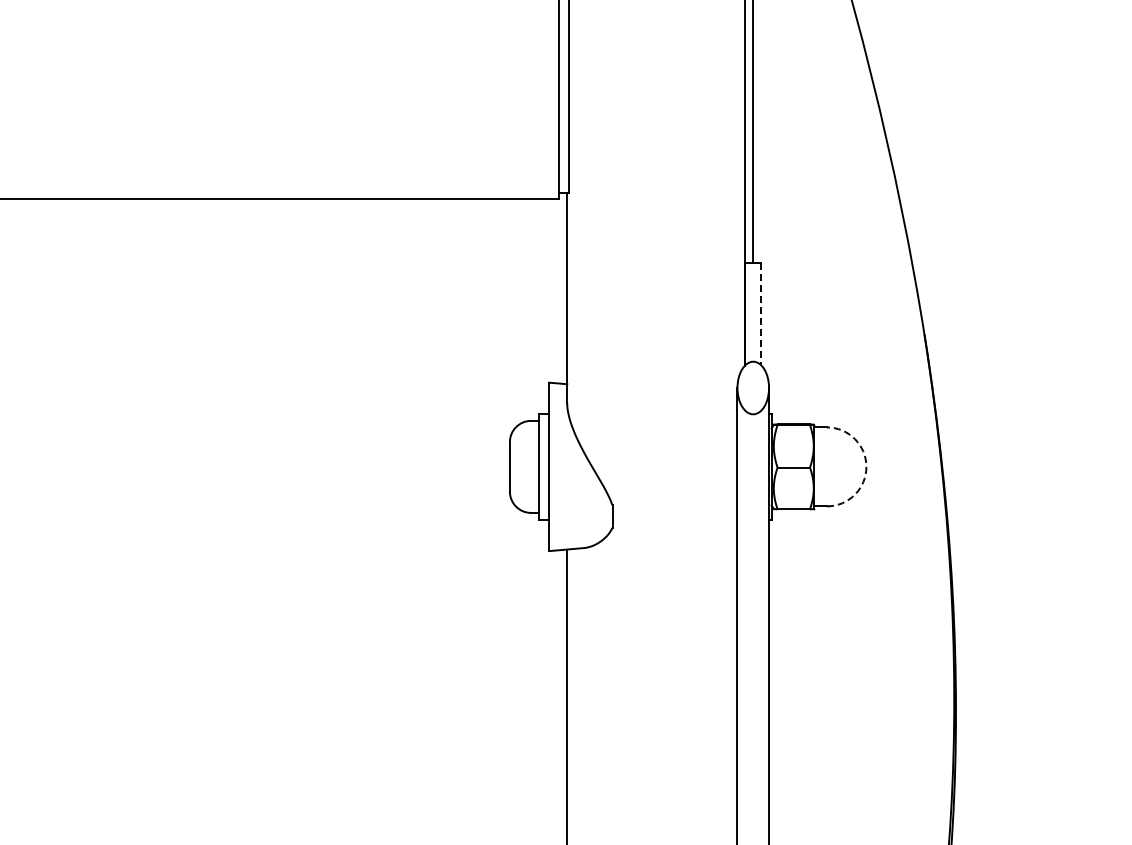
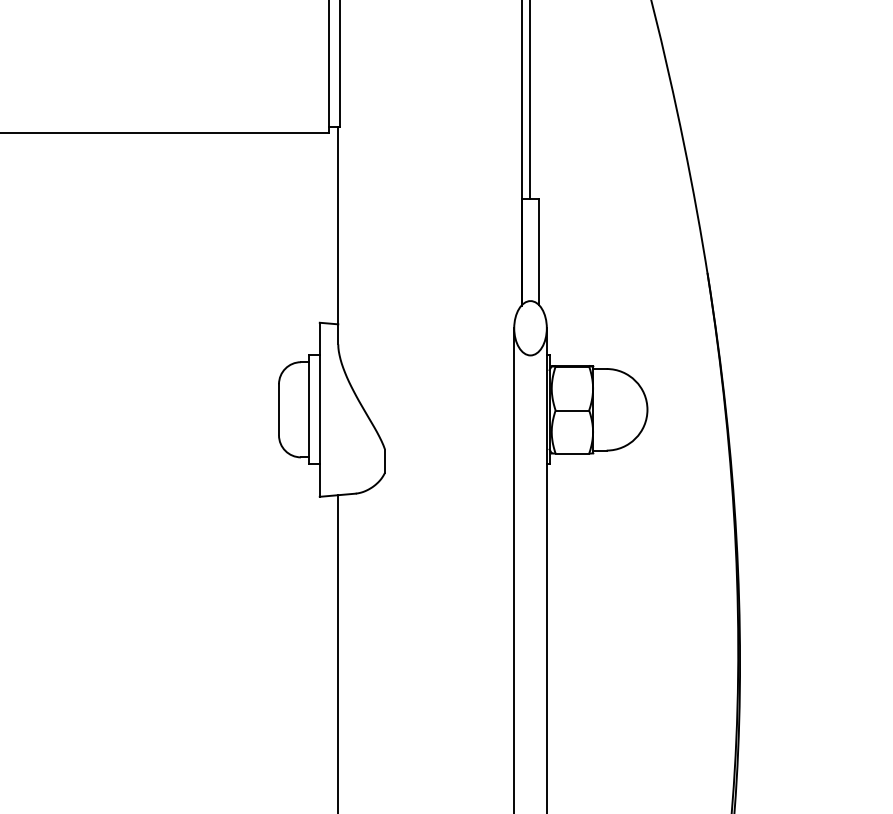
line: (761, 314) -> (539, 252), dashed -> solid
arc: (866, 466) -> (647, 409), dashed -> solid

